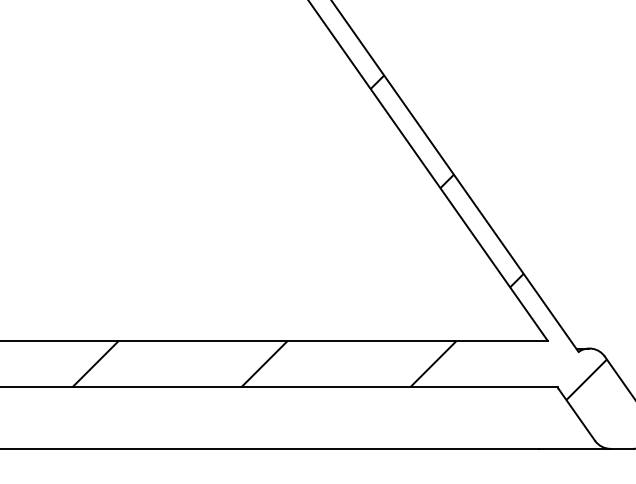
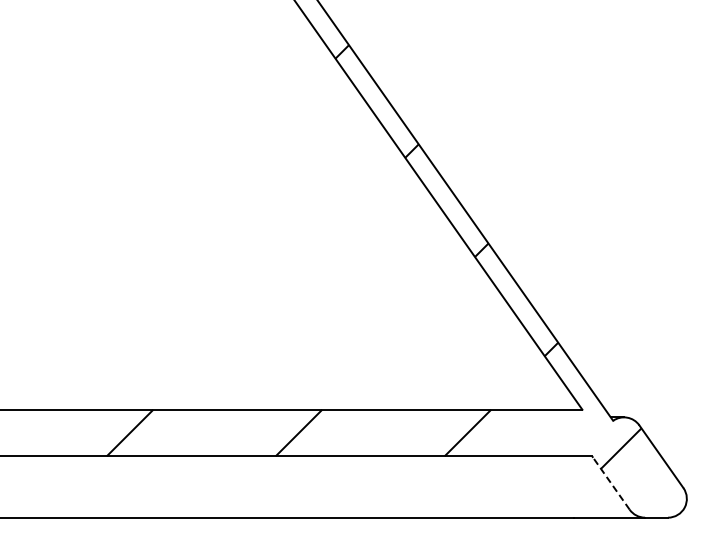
line: (576, 414) -> (611, 483), solid -> dashed

